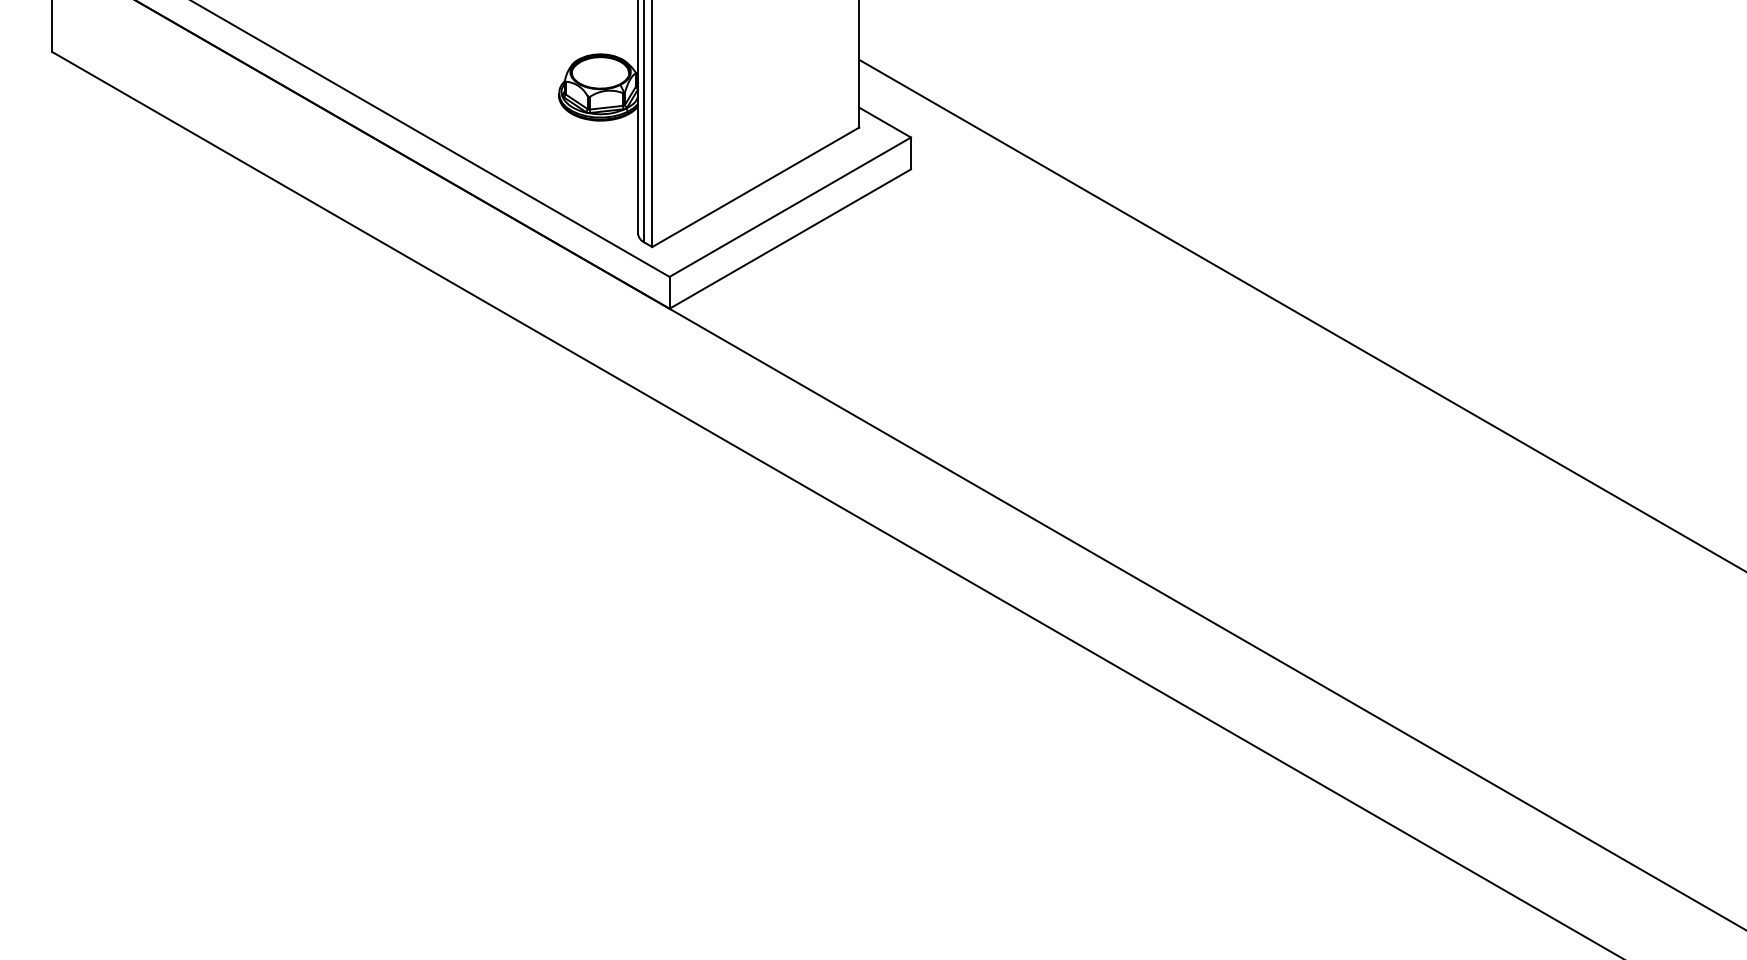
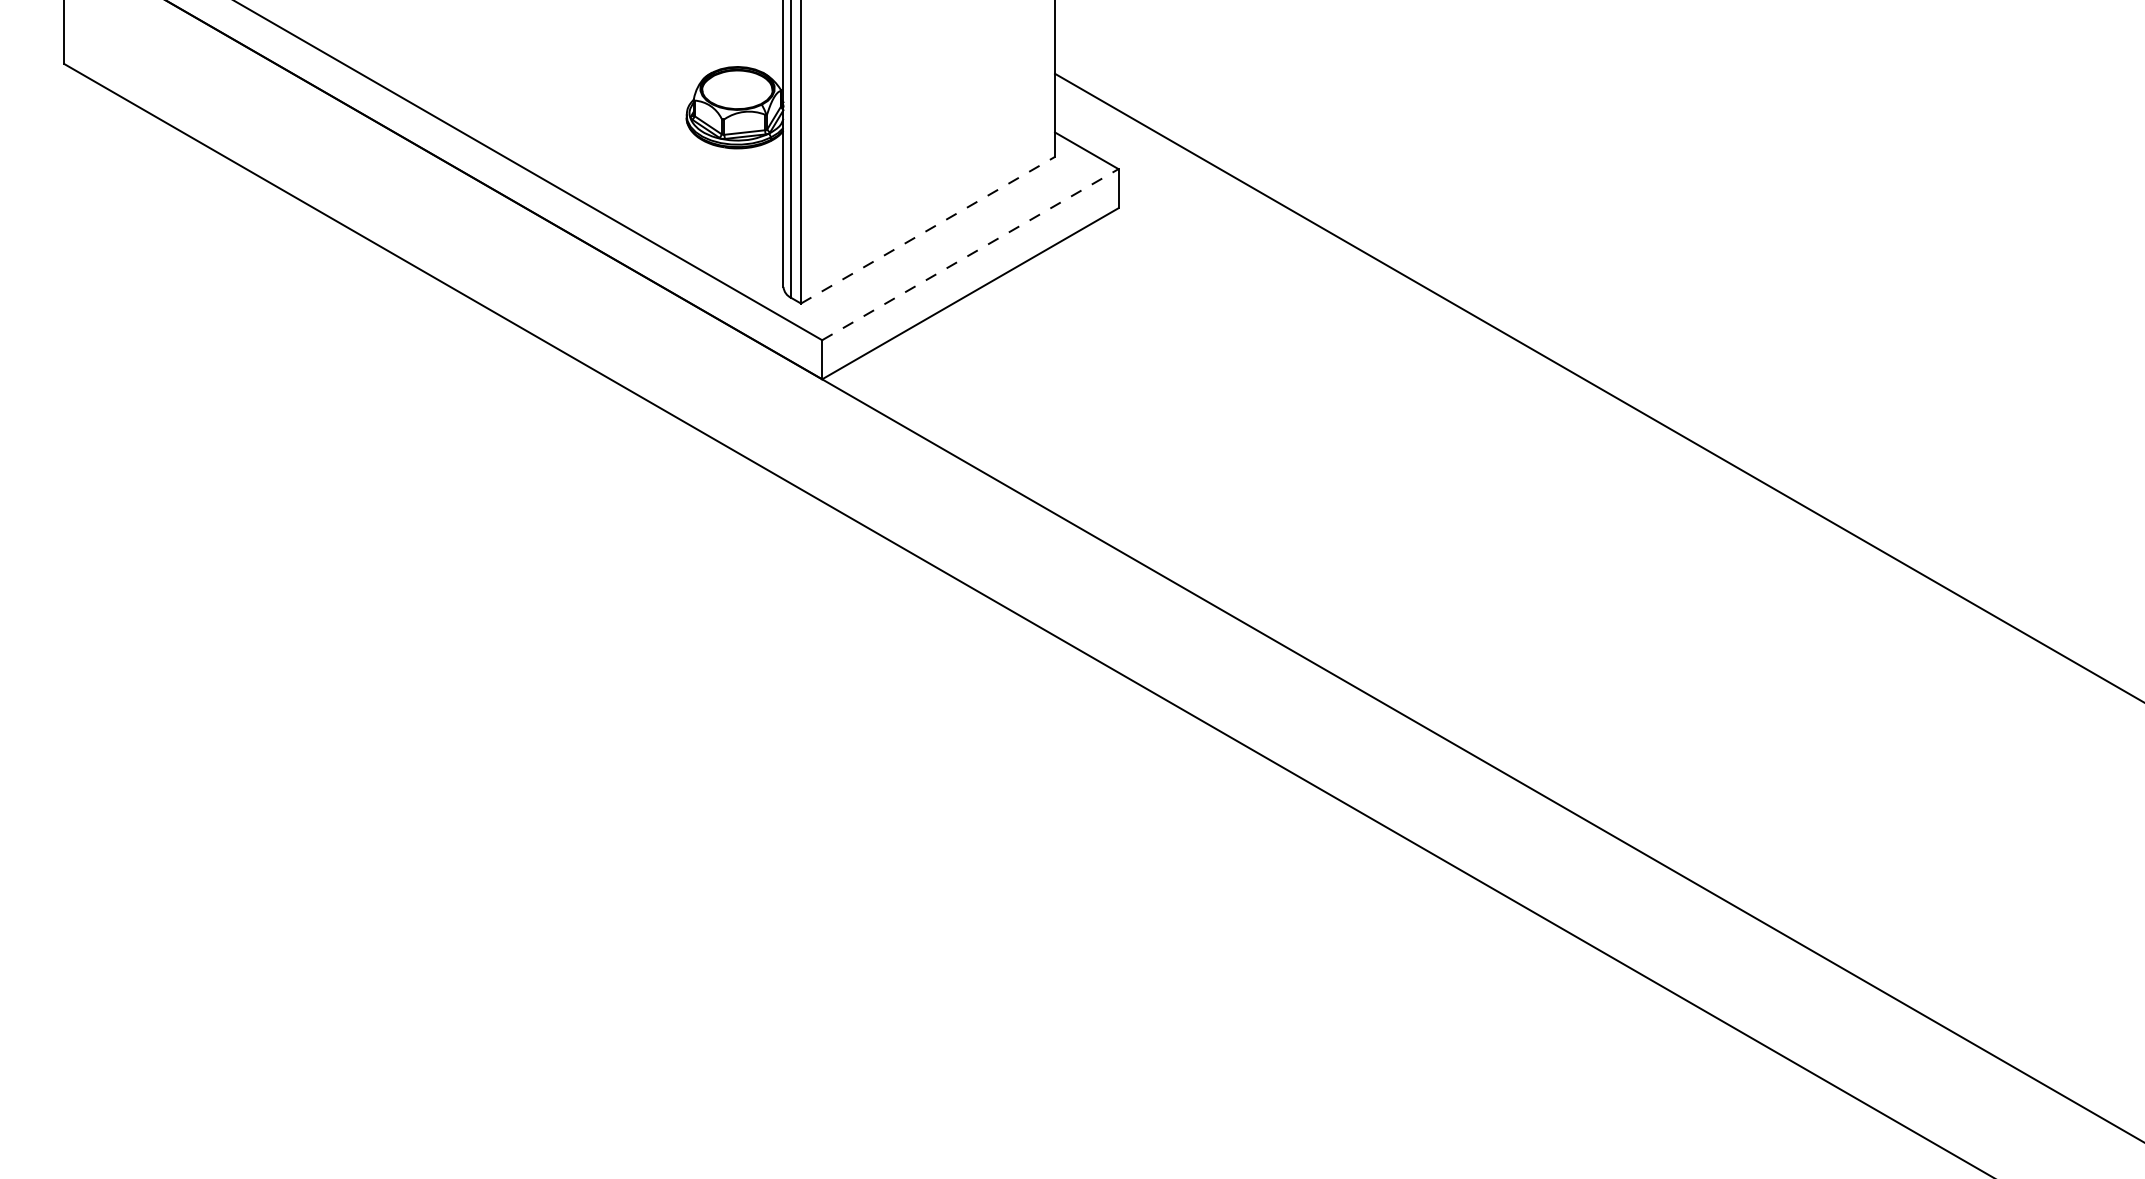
line: (756, 187) -> (928, 230), solid -> dashed
line: (790, 207) -> (970, 254), solid -> dashed

